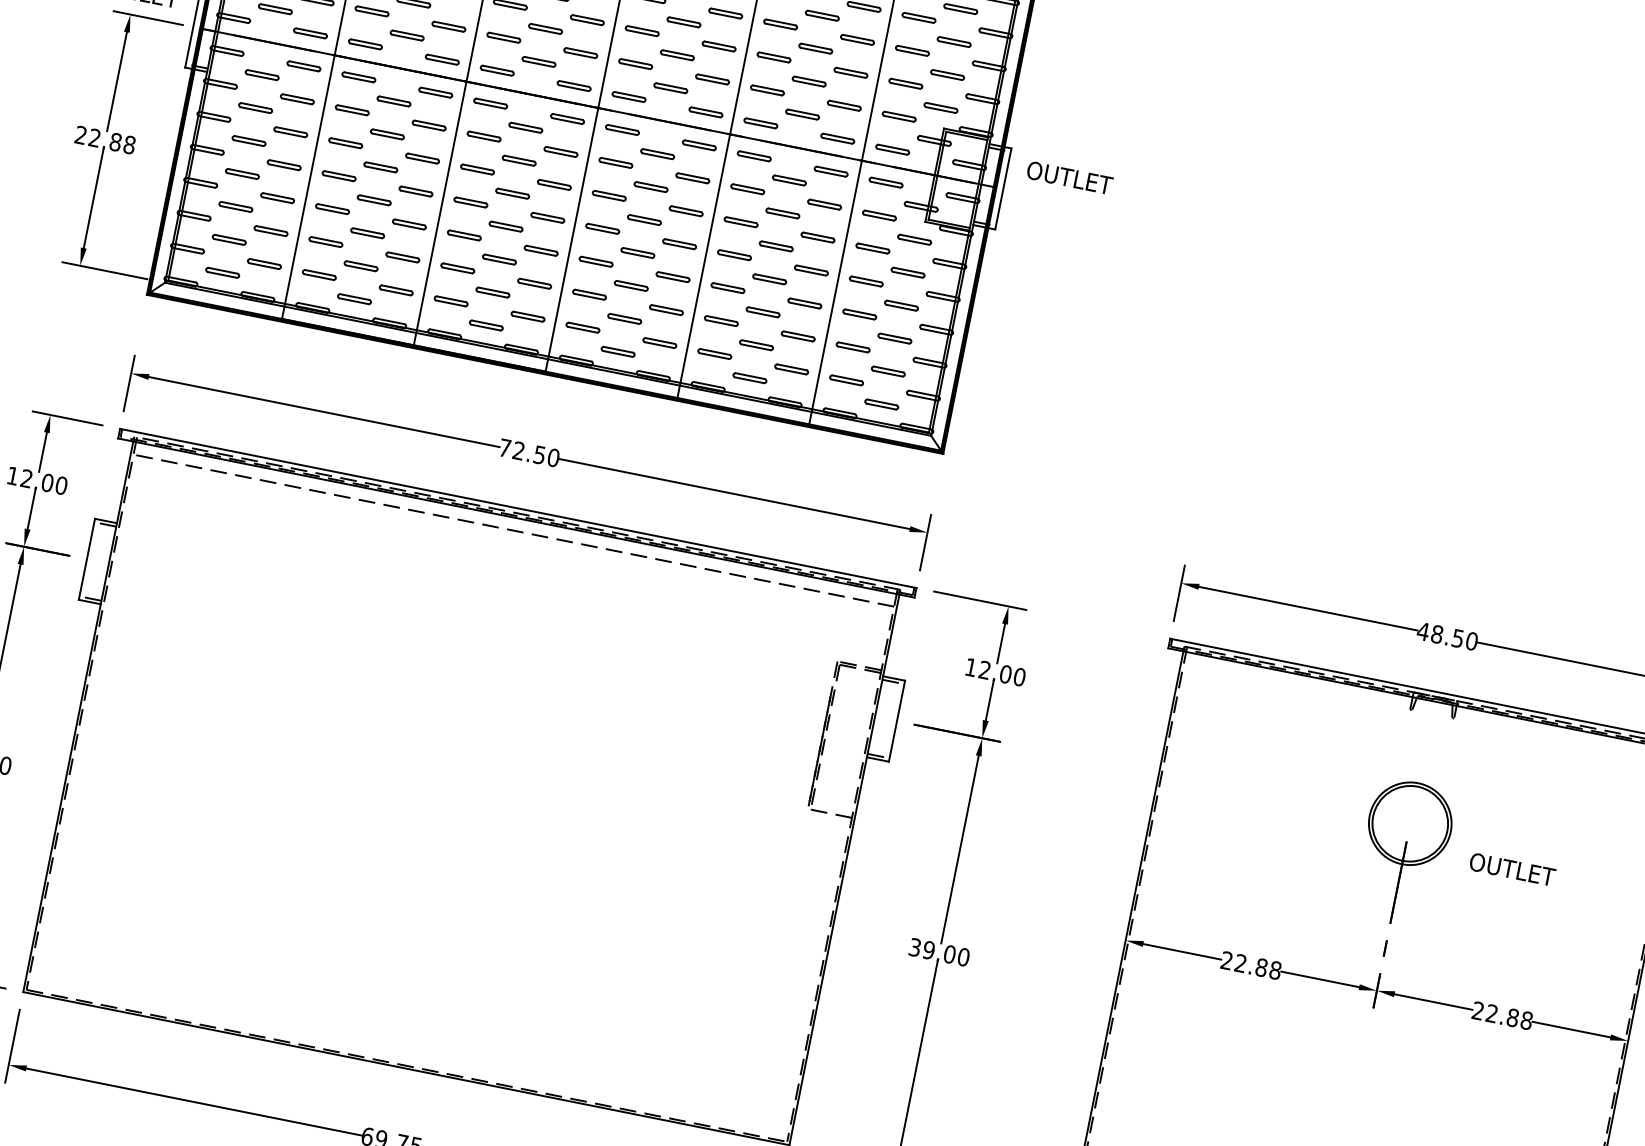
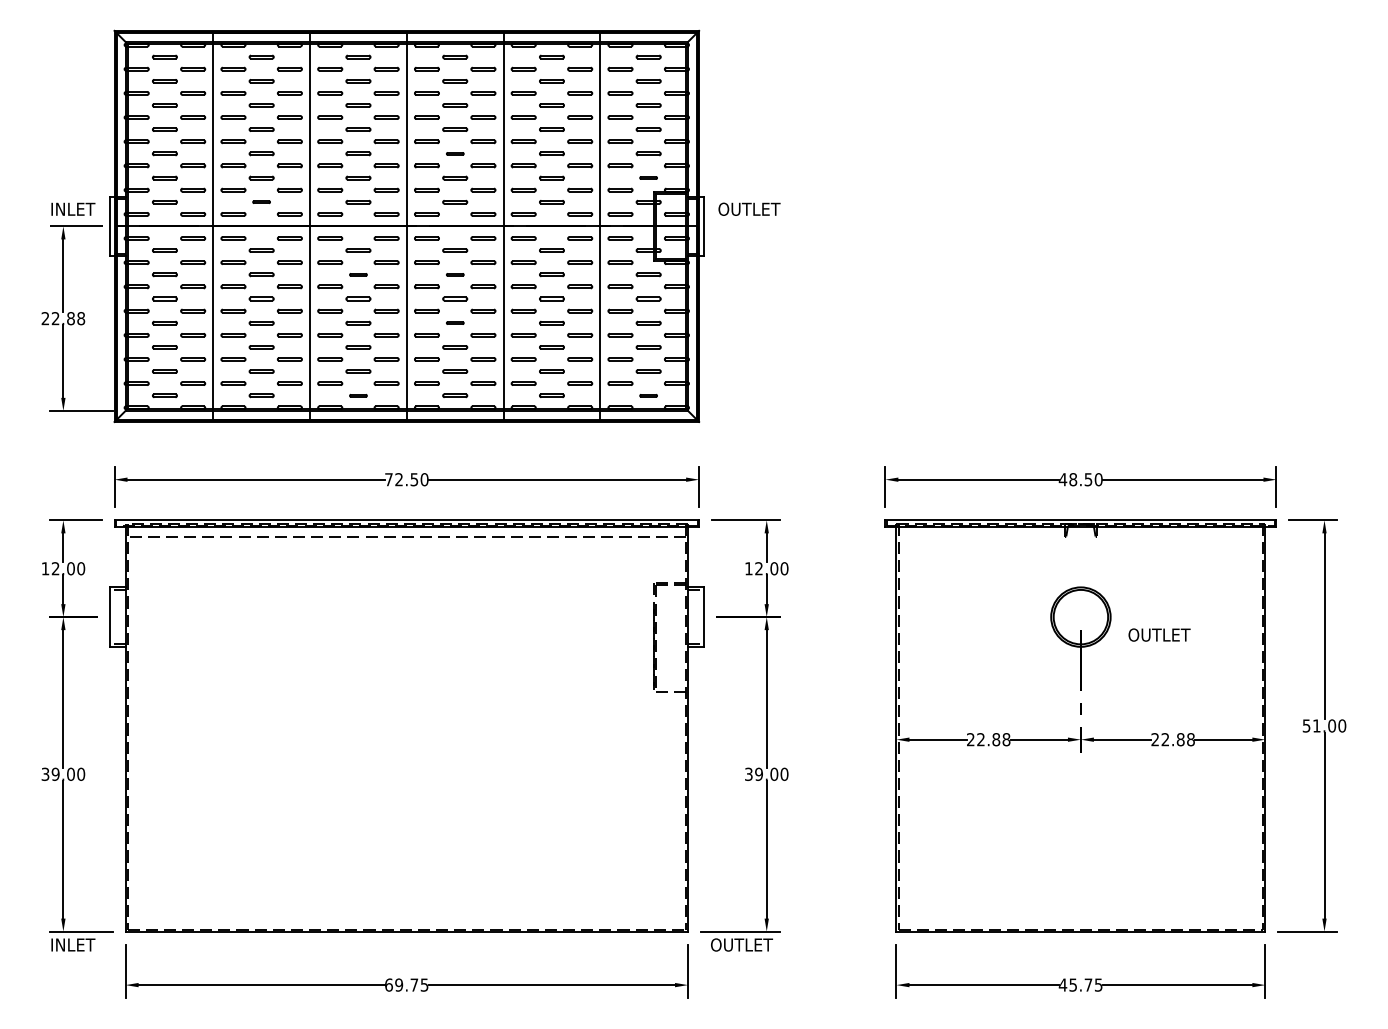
part: (684, 21) -> (455, 153), size x0.7
part: (407, 34) -> (261, 201), size x0.7
part: (940, 107) -> (648, 177), size x0.7
part: (519, 160) -> (358, 274), size x0.7
part: (651, 186) -> (455, 274), size x0.7
part: (638, 252) -> (455, 322), size x0.7
part: (486, 325) -> (358, 395), size x0.7
part: (881, 404) -> (648, 395), size x0.7

